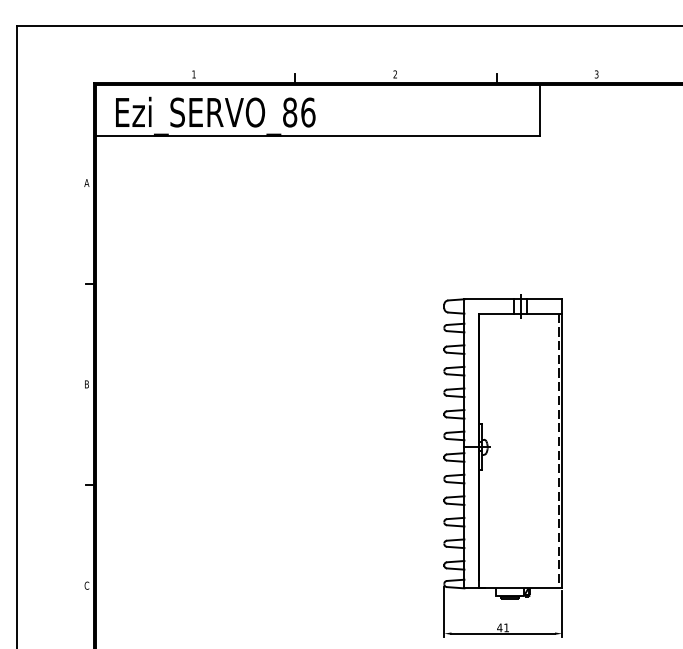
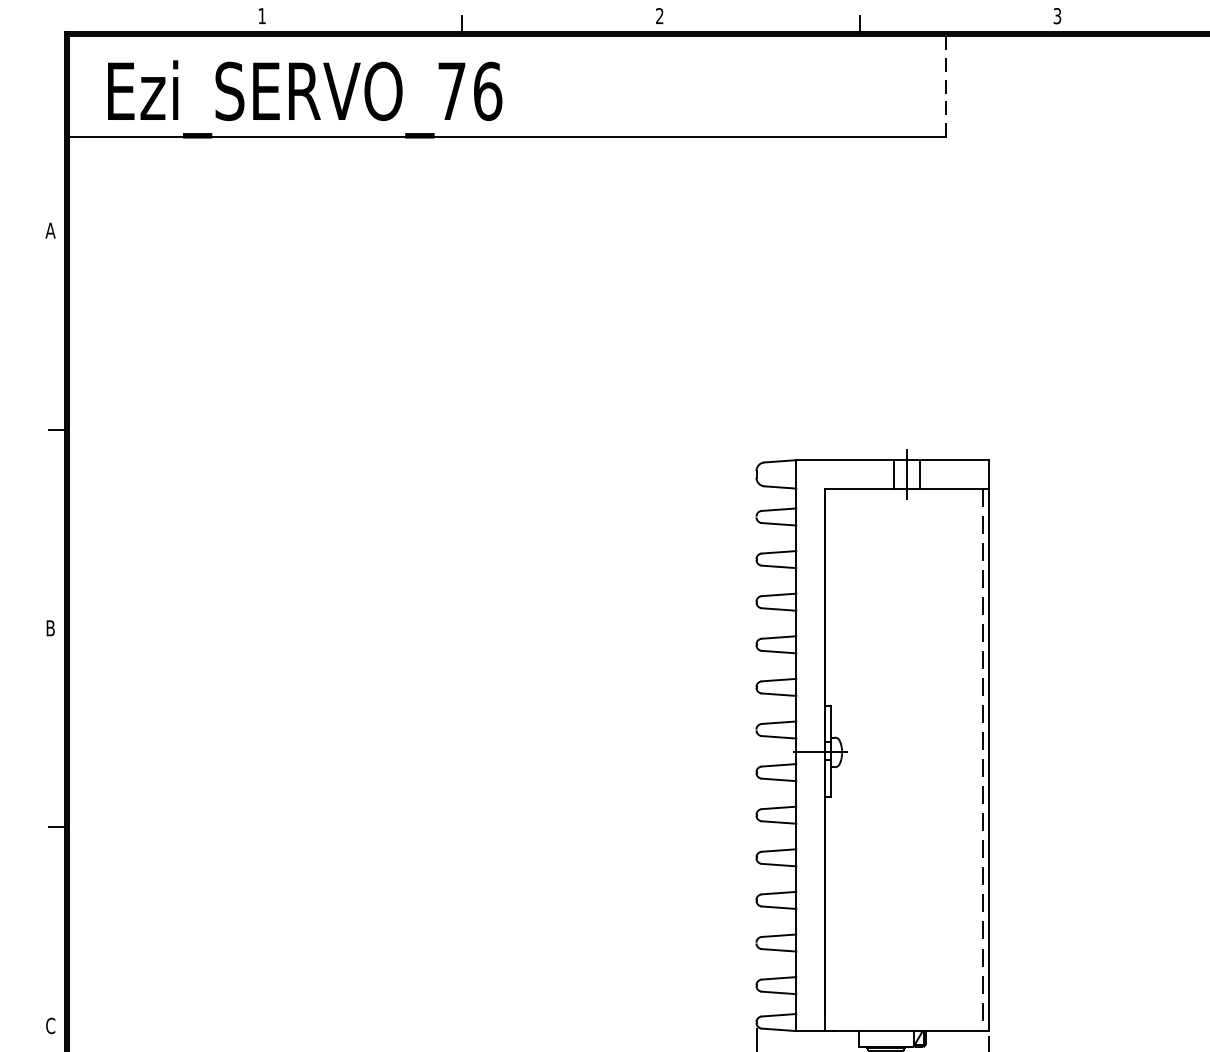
line: (540, 110) -> (946, 87), solid -> dashed
text: (290, 112) -> (452, 91), Ezi_SERVO_86 -> Ezi_SERVO_76

